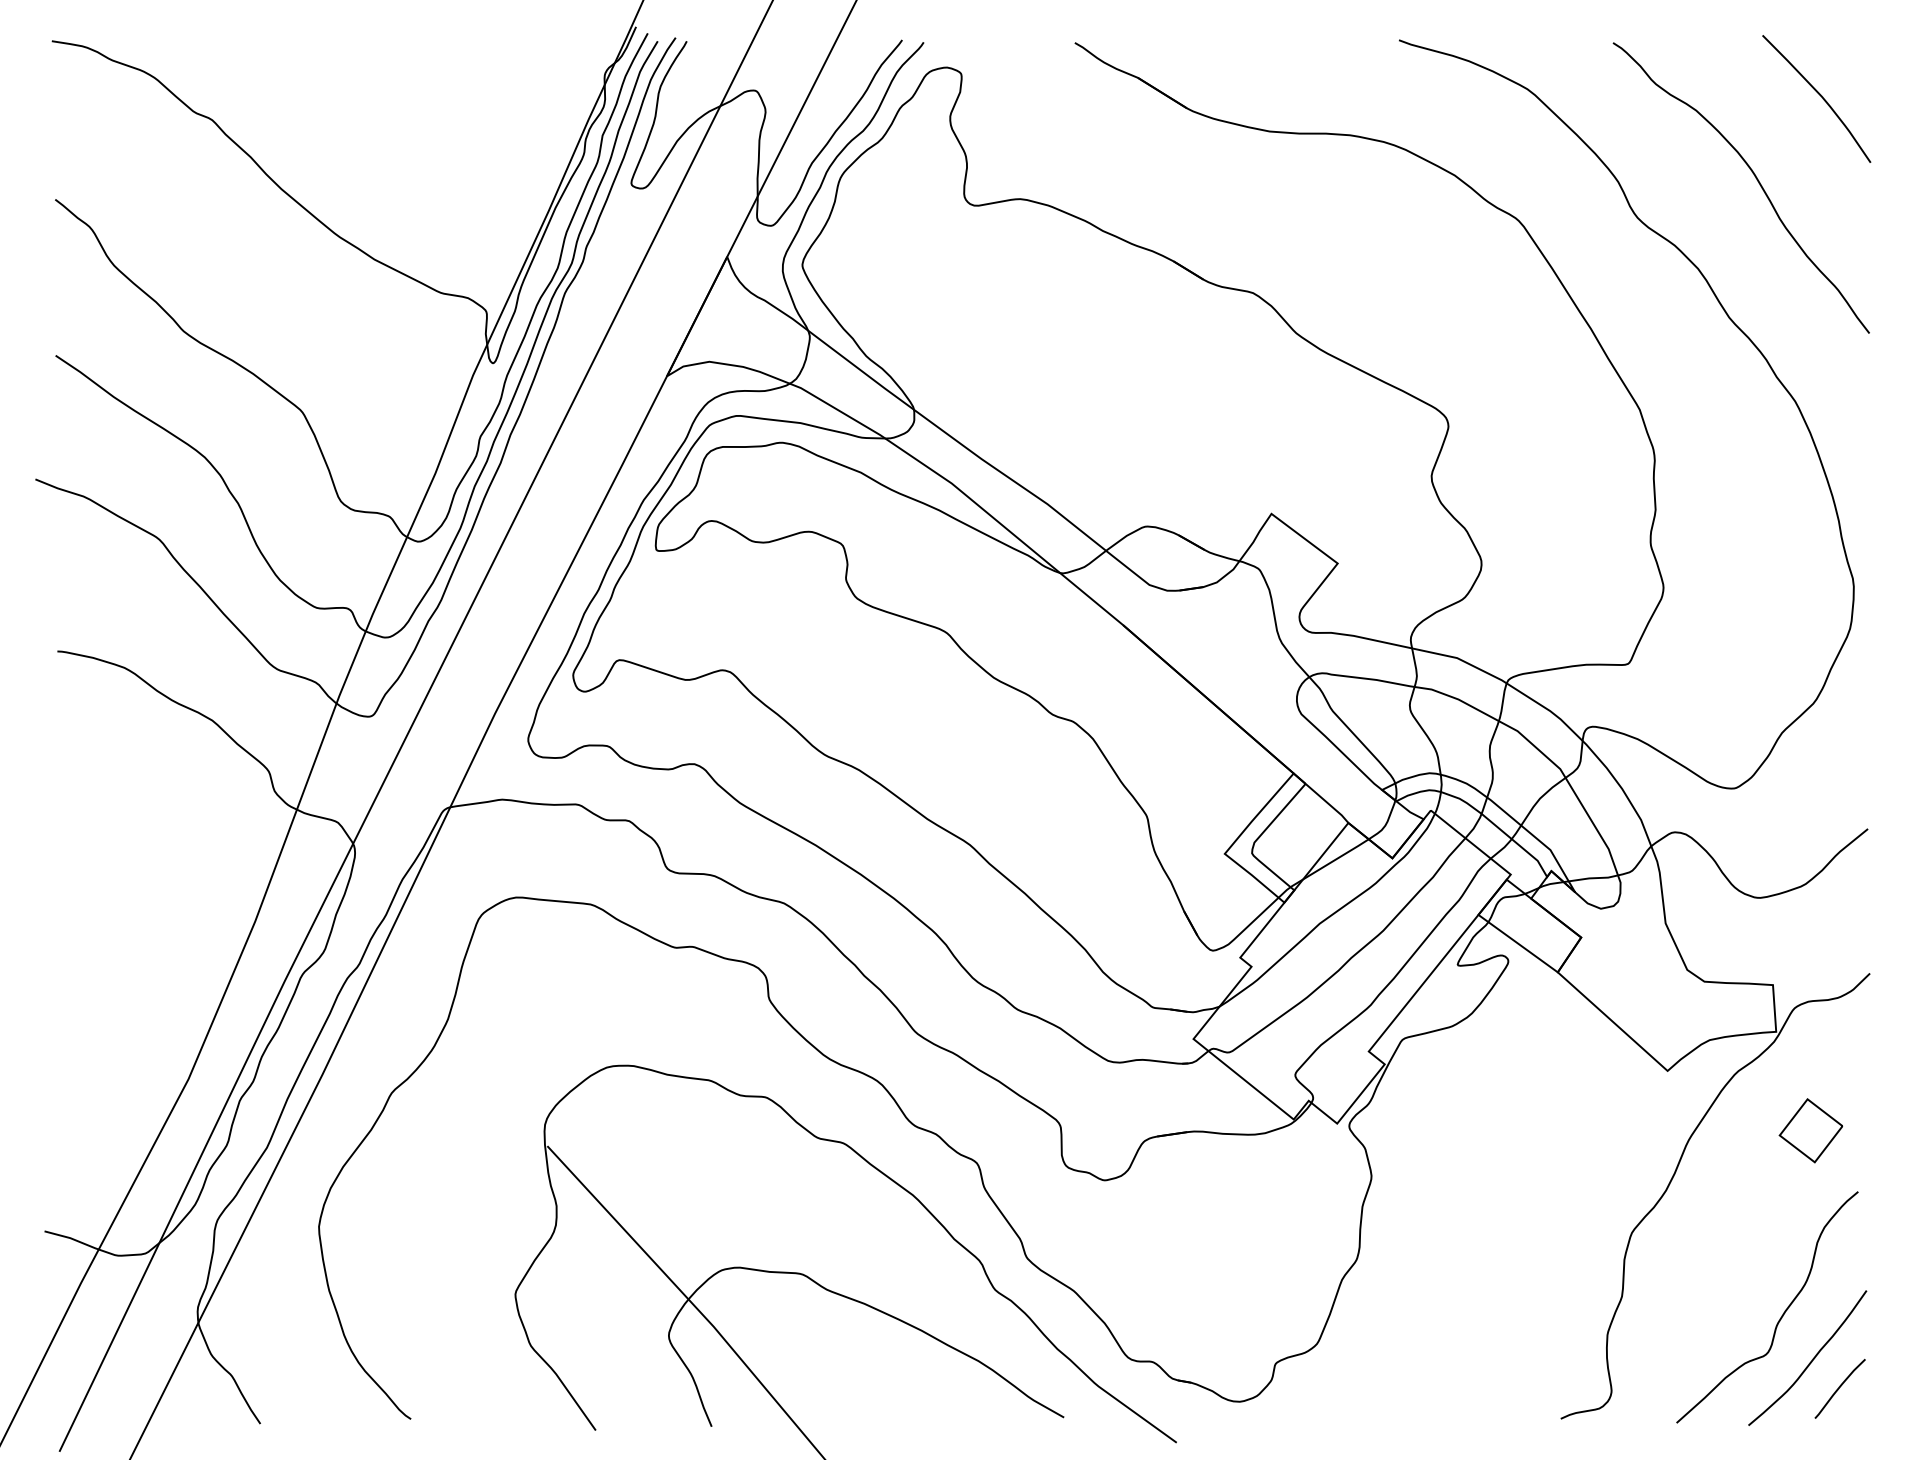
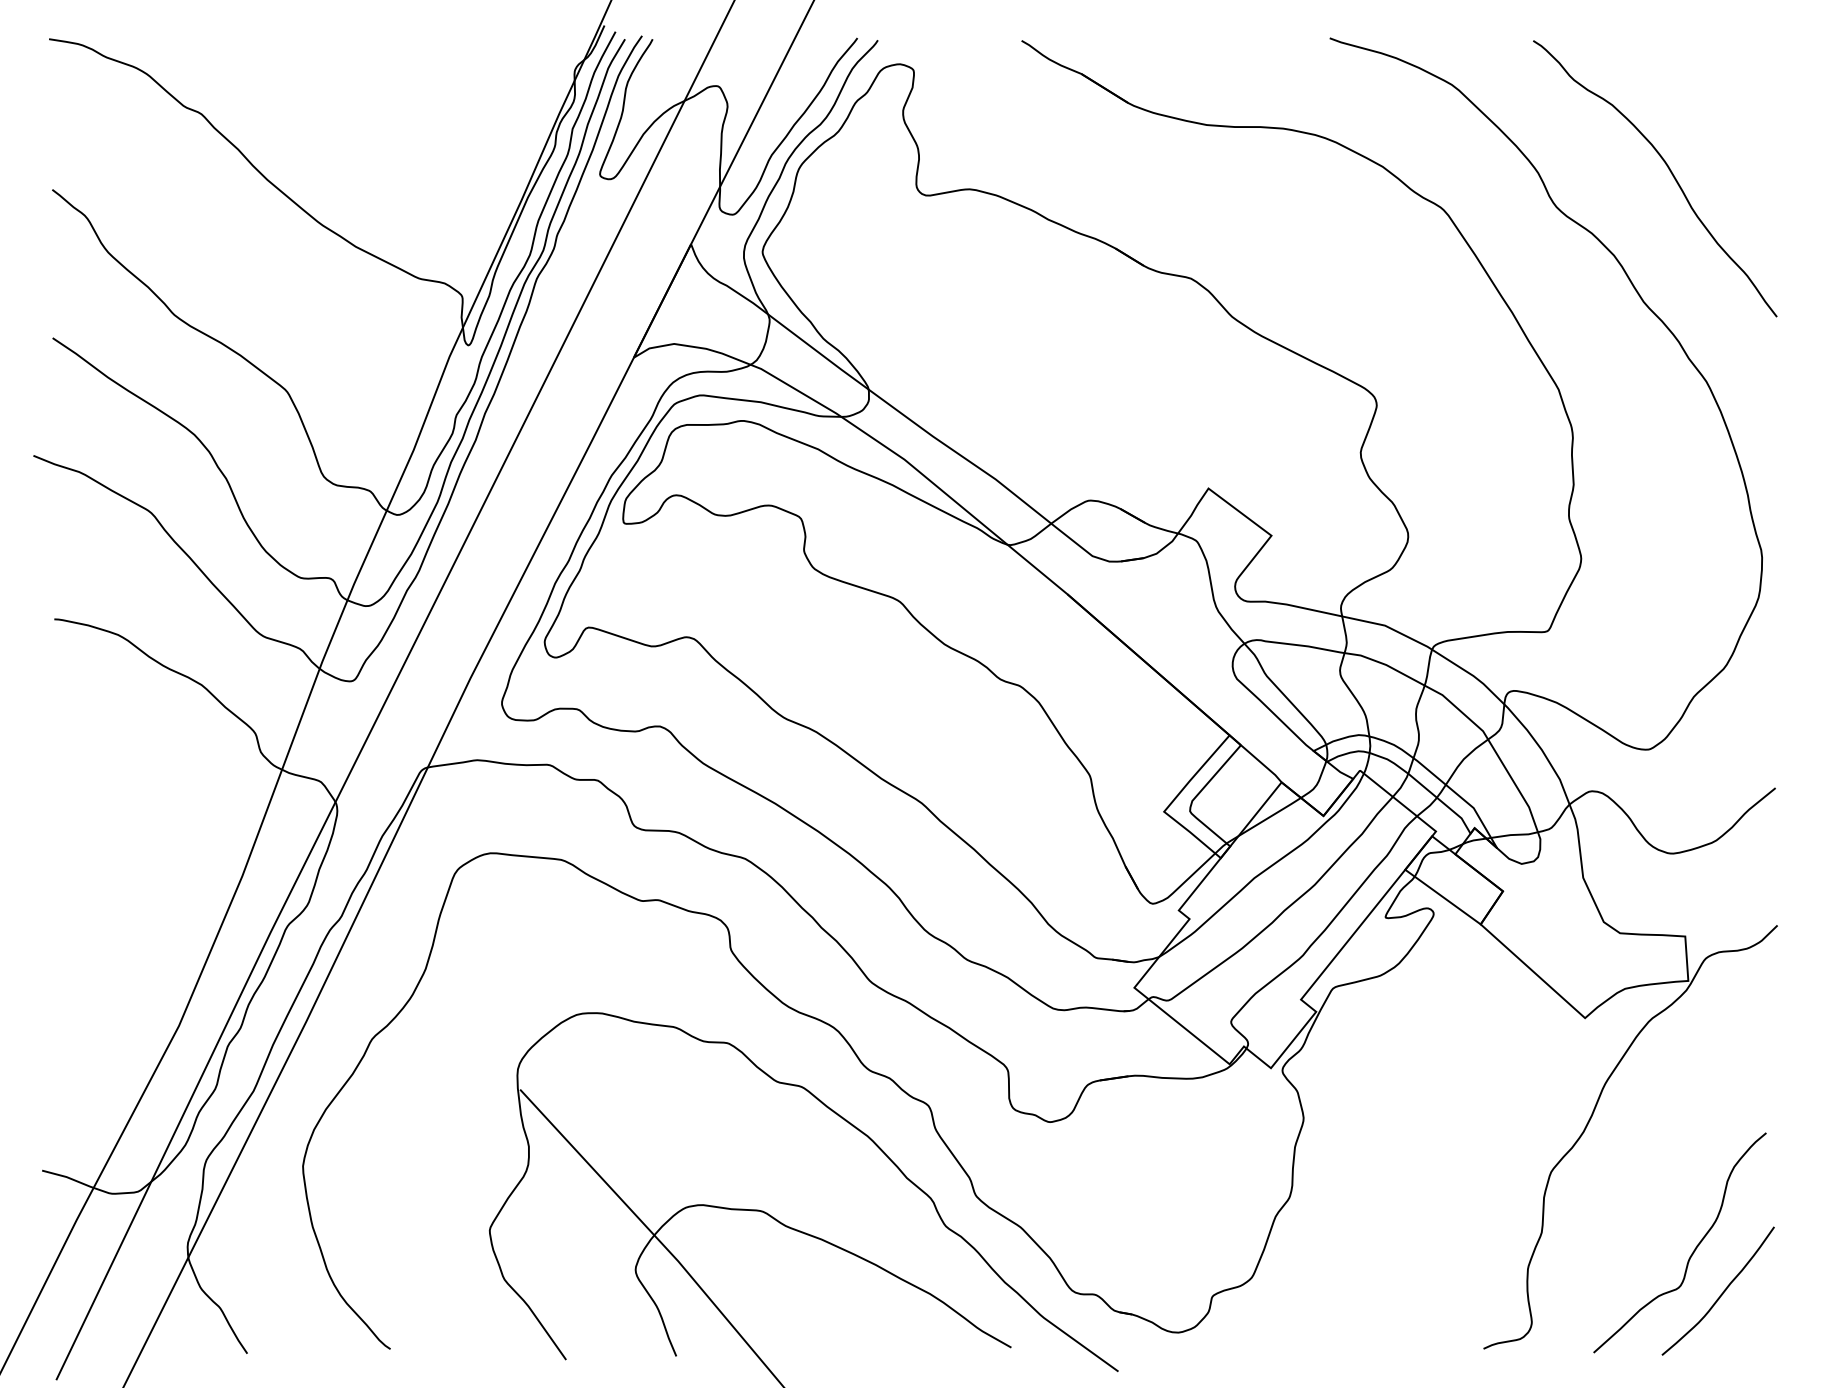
curve: (1820, 97) -> (1730, 92), removed
part: (1810, 1130) -> (1720, 1074), removed
curve: (1839, 1387) -> (1748, 1319), removed

